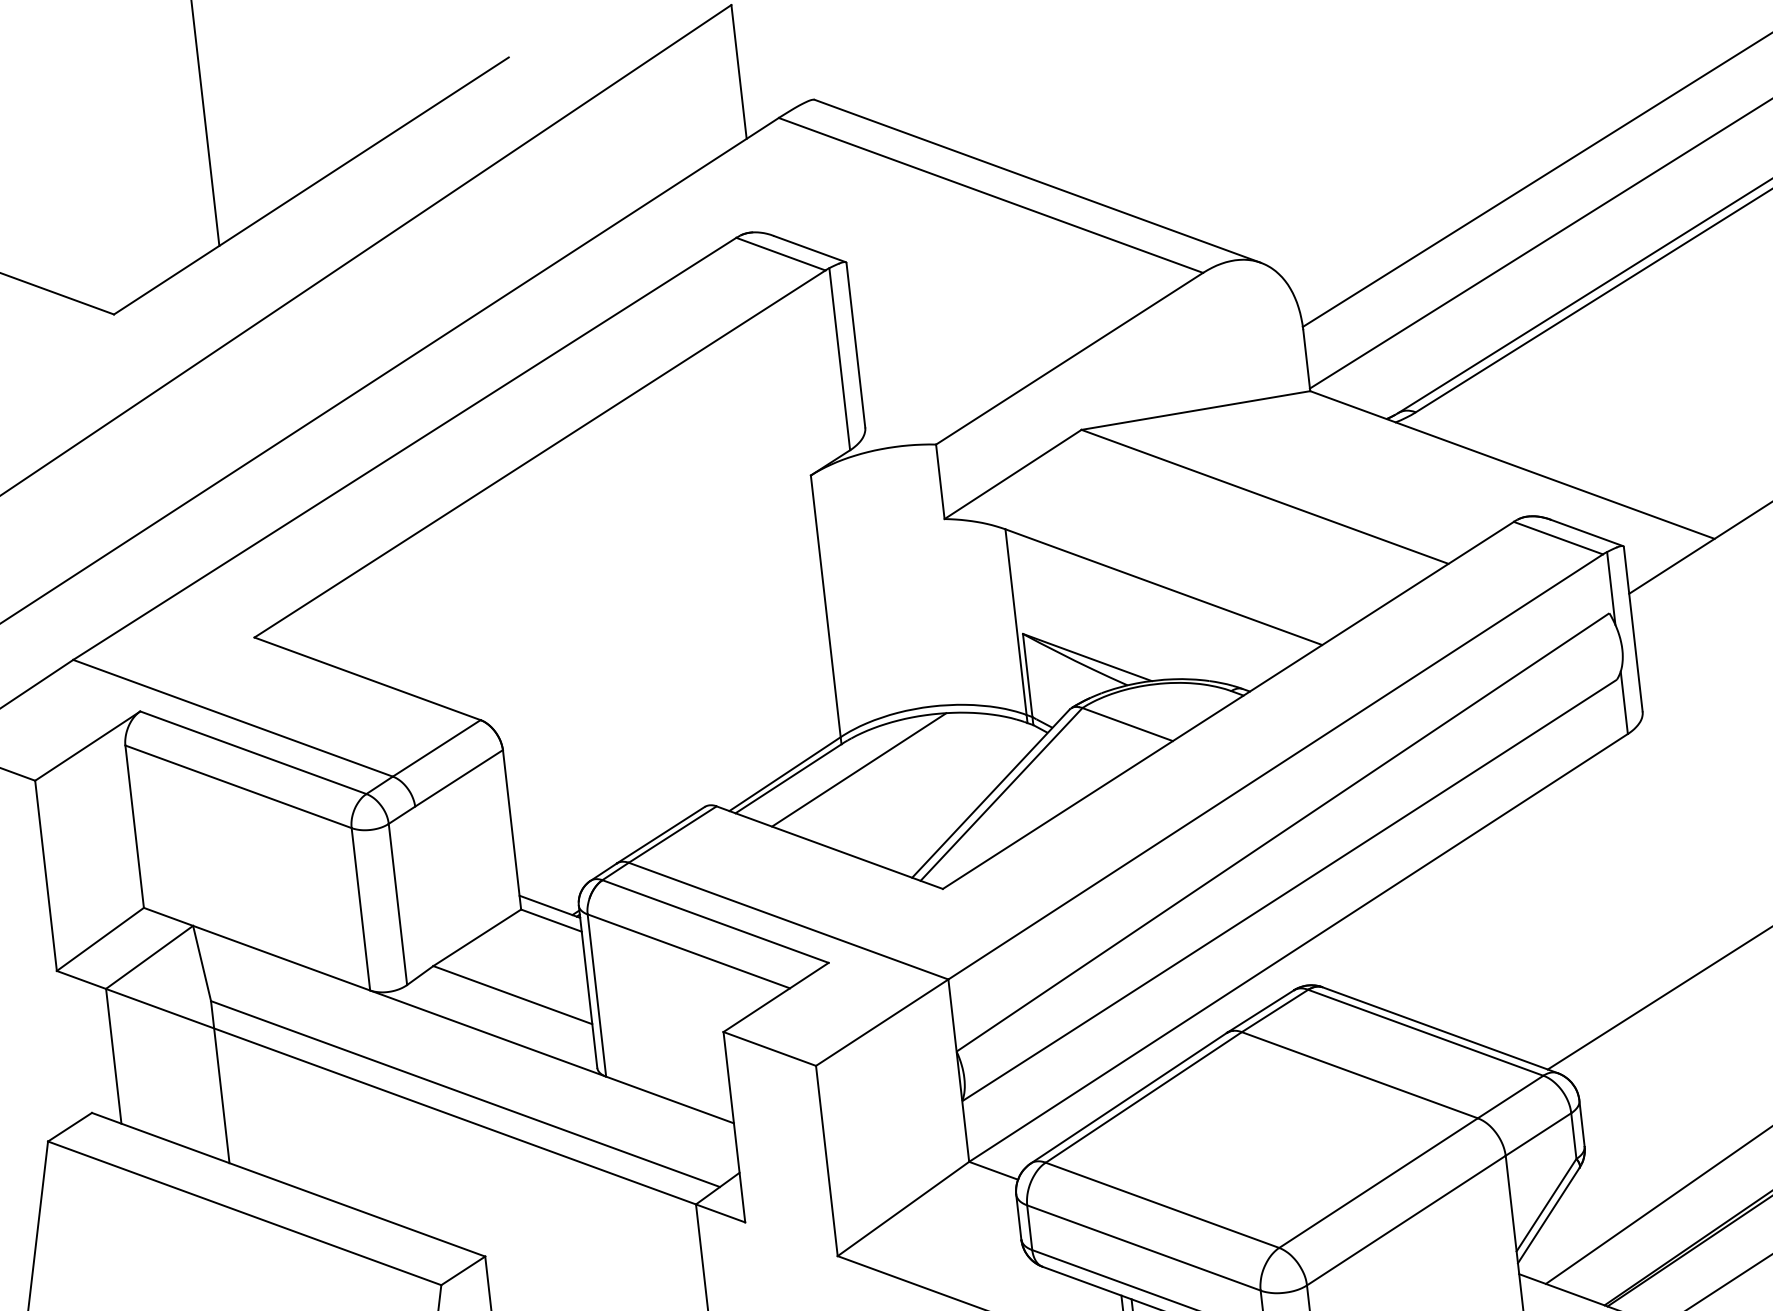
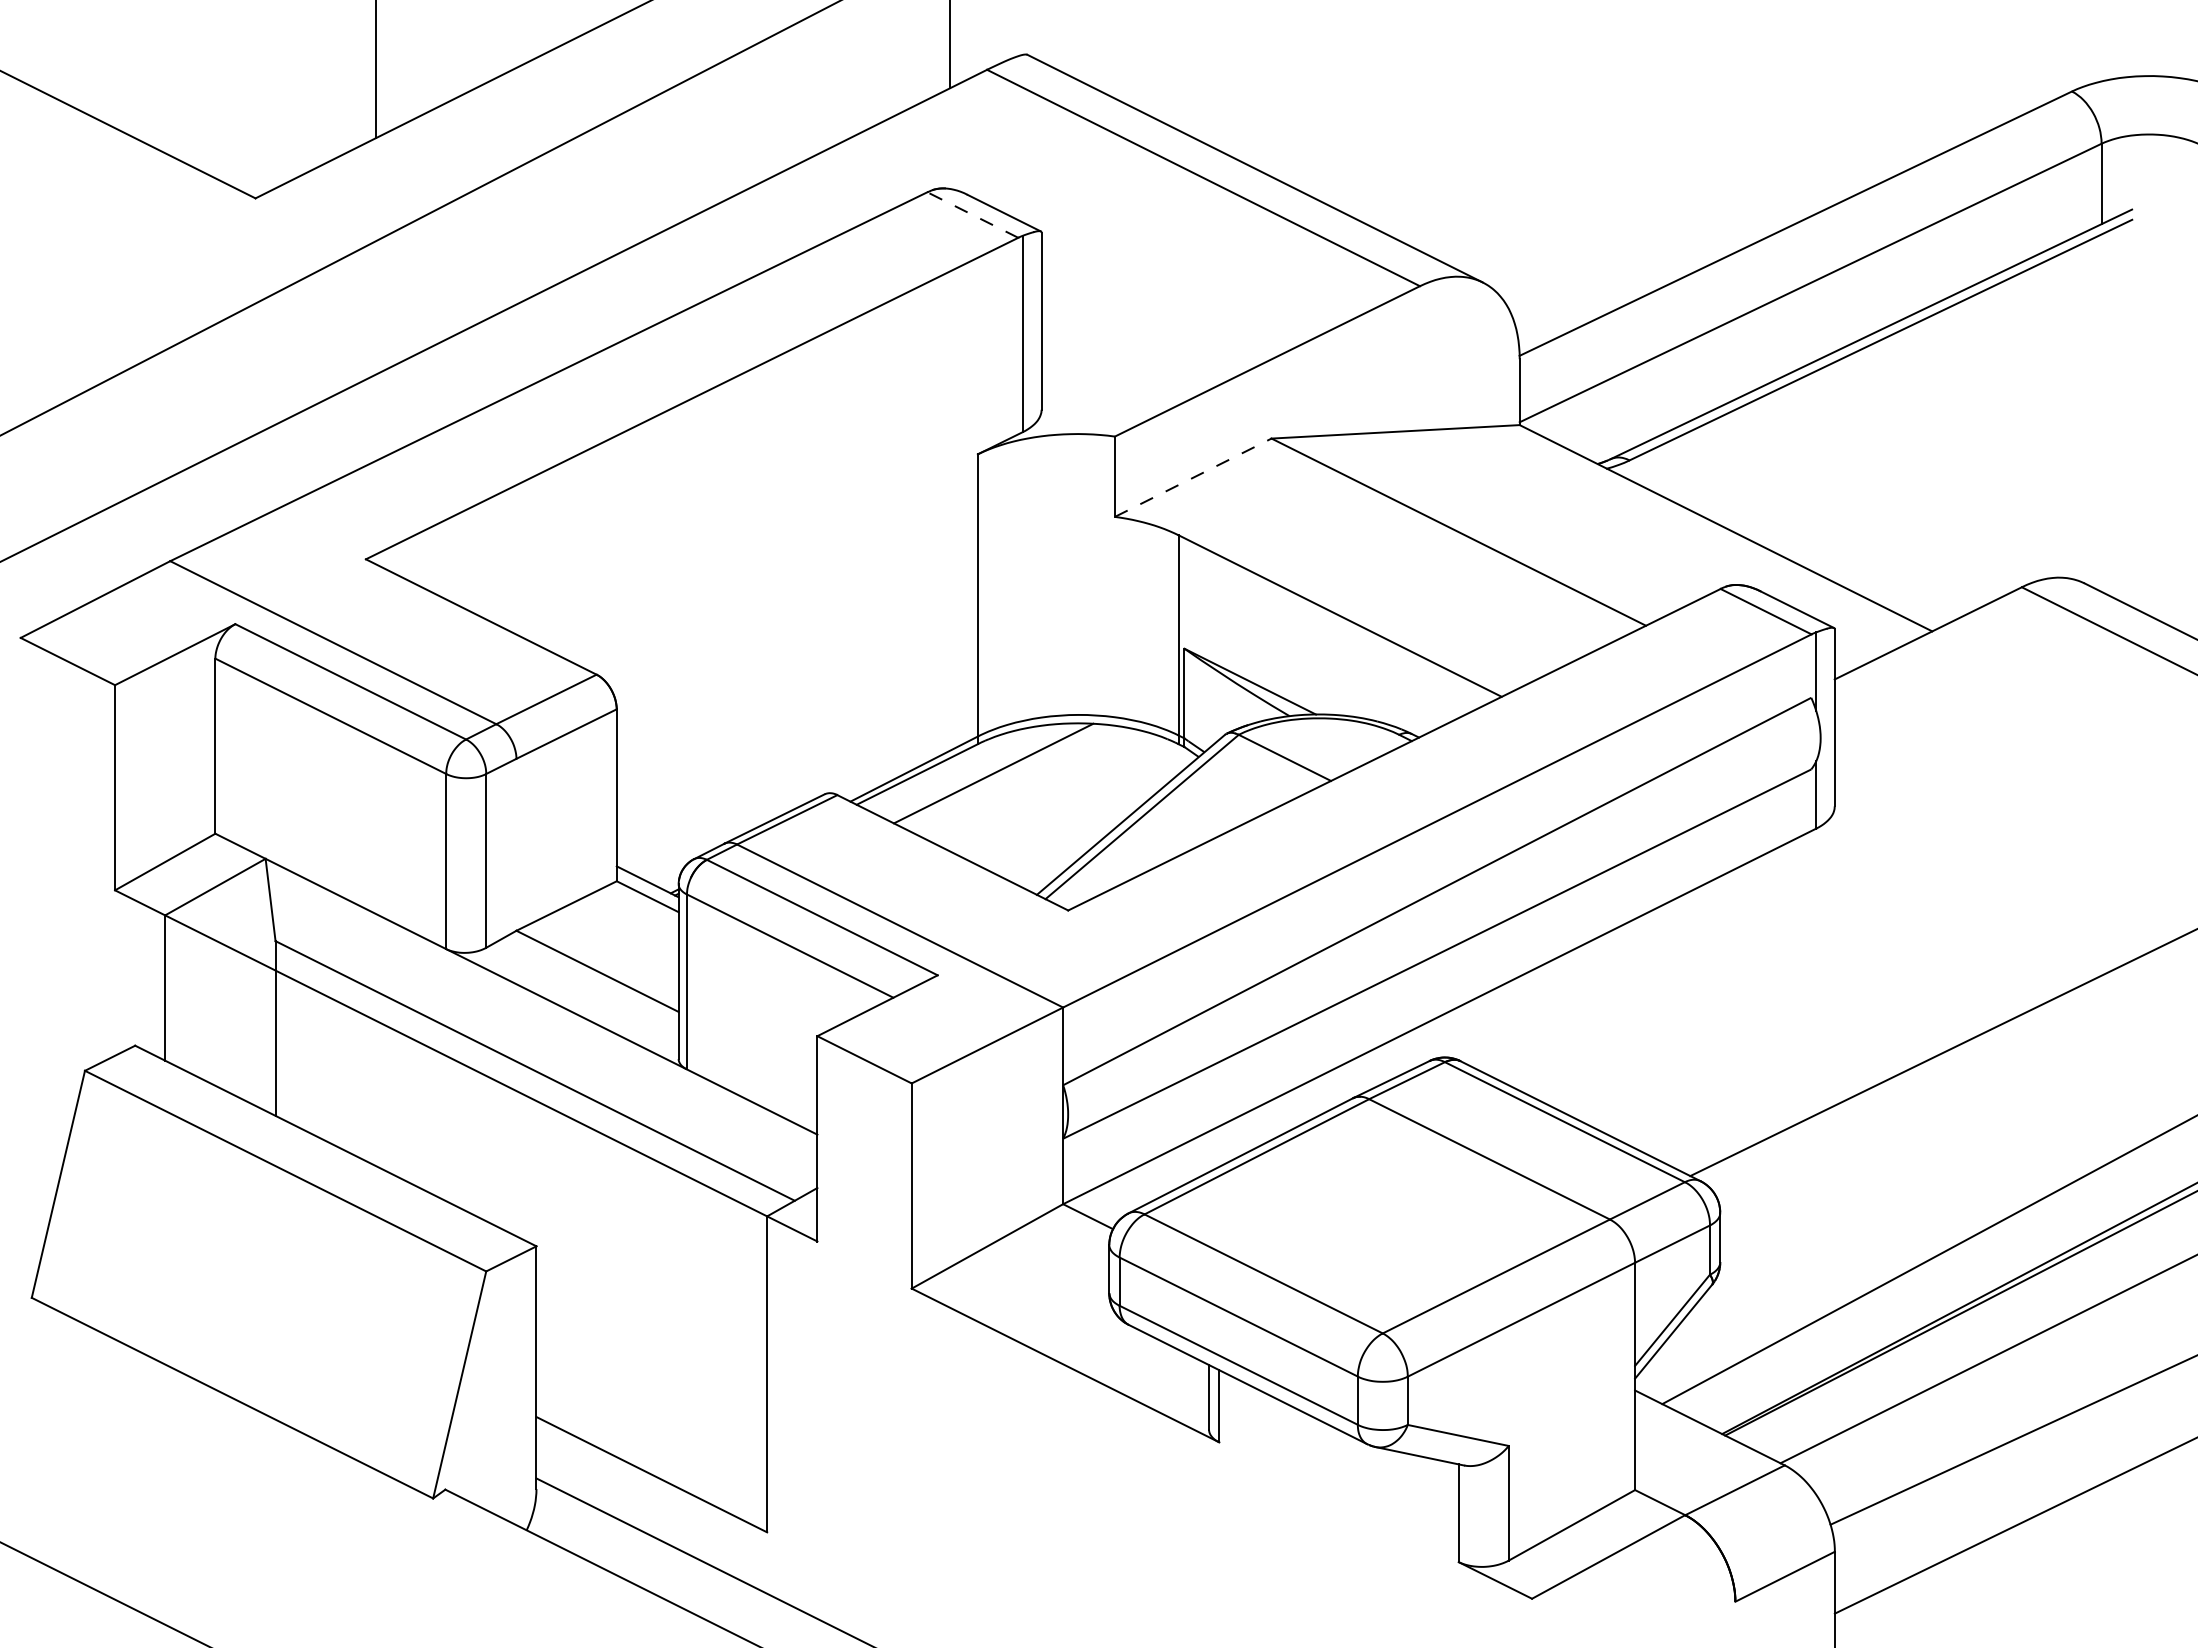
line: (780, 254) -> (972, 215), solid -> dashed
line: (1013, 474) -> (1193, 477), solid -> dashed

